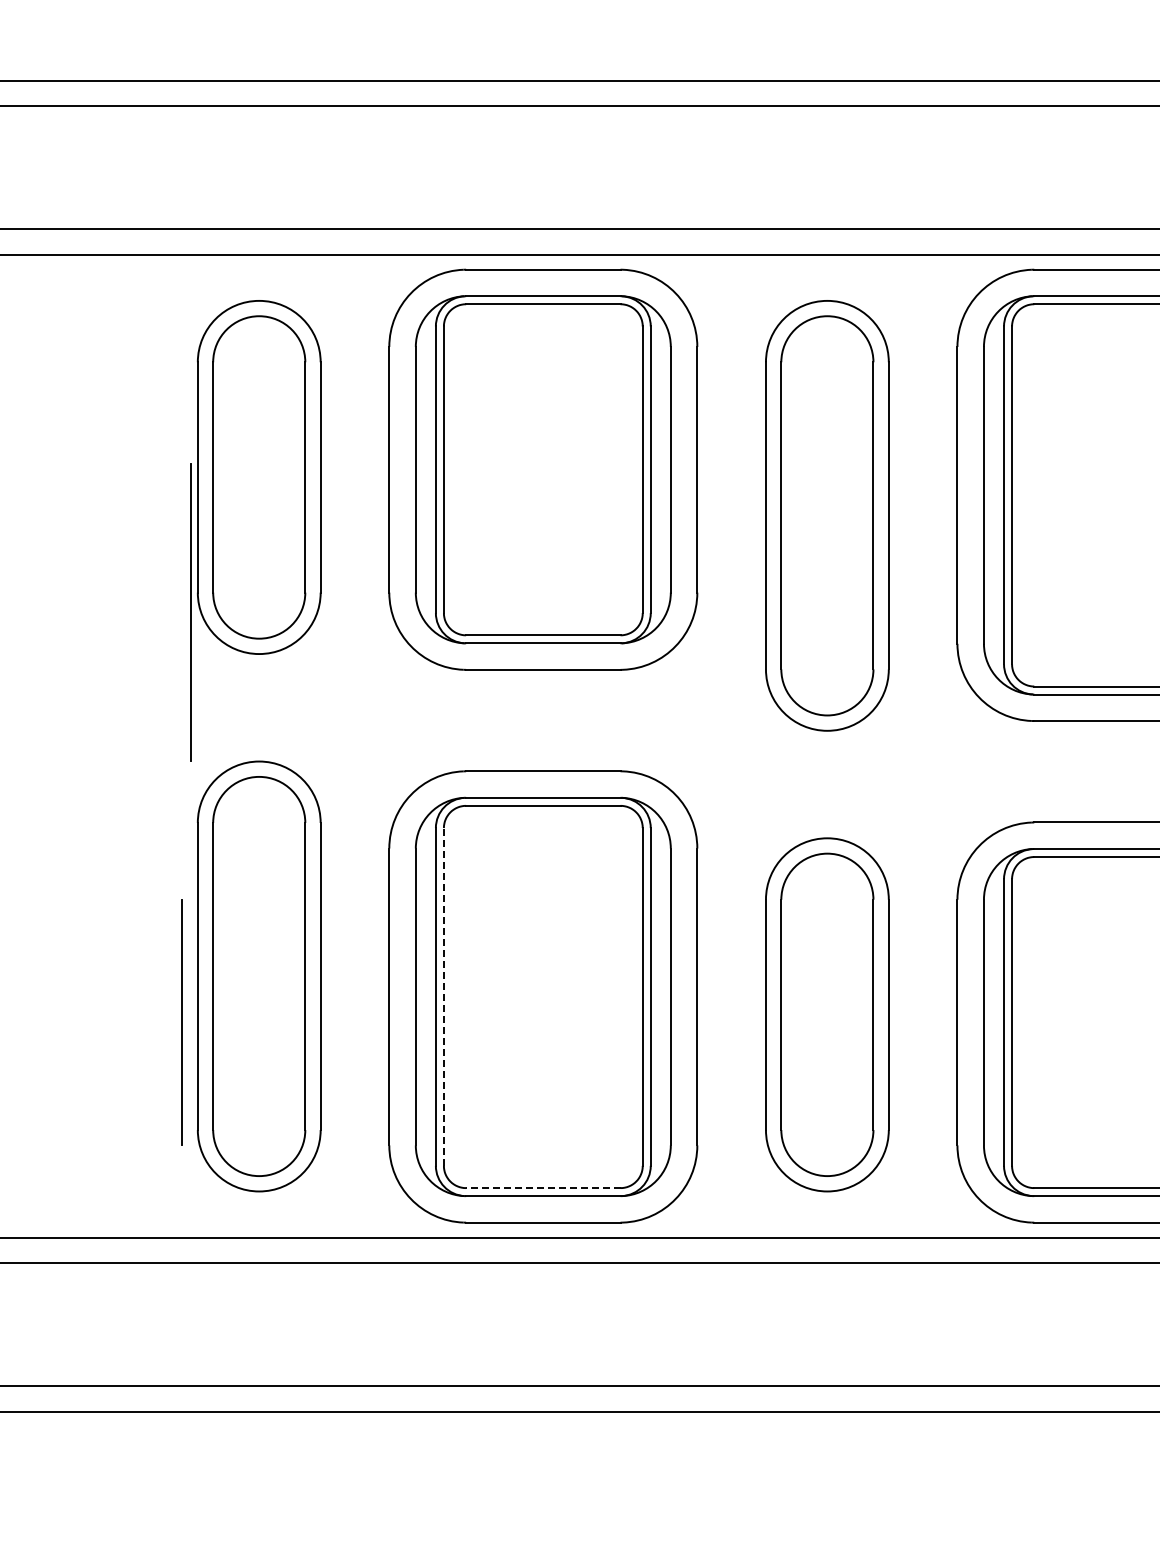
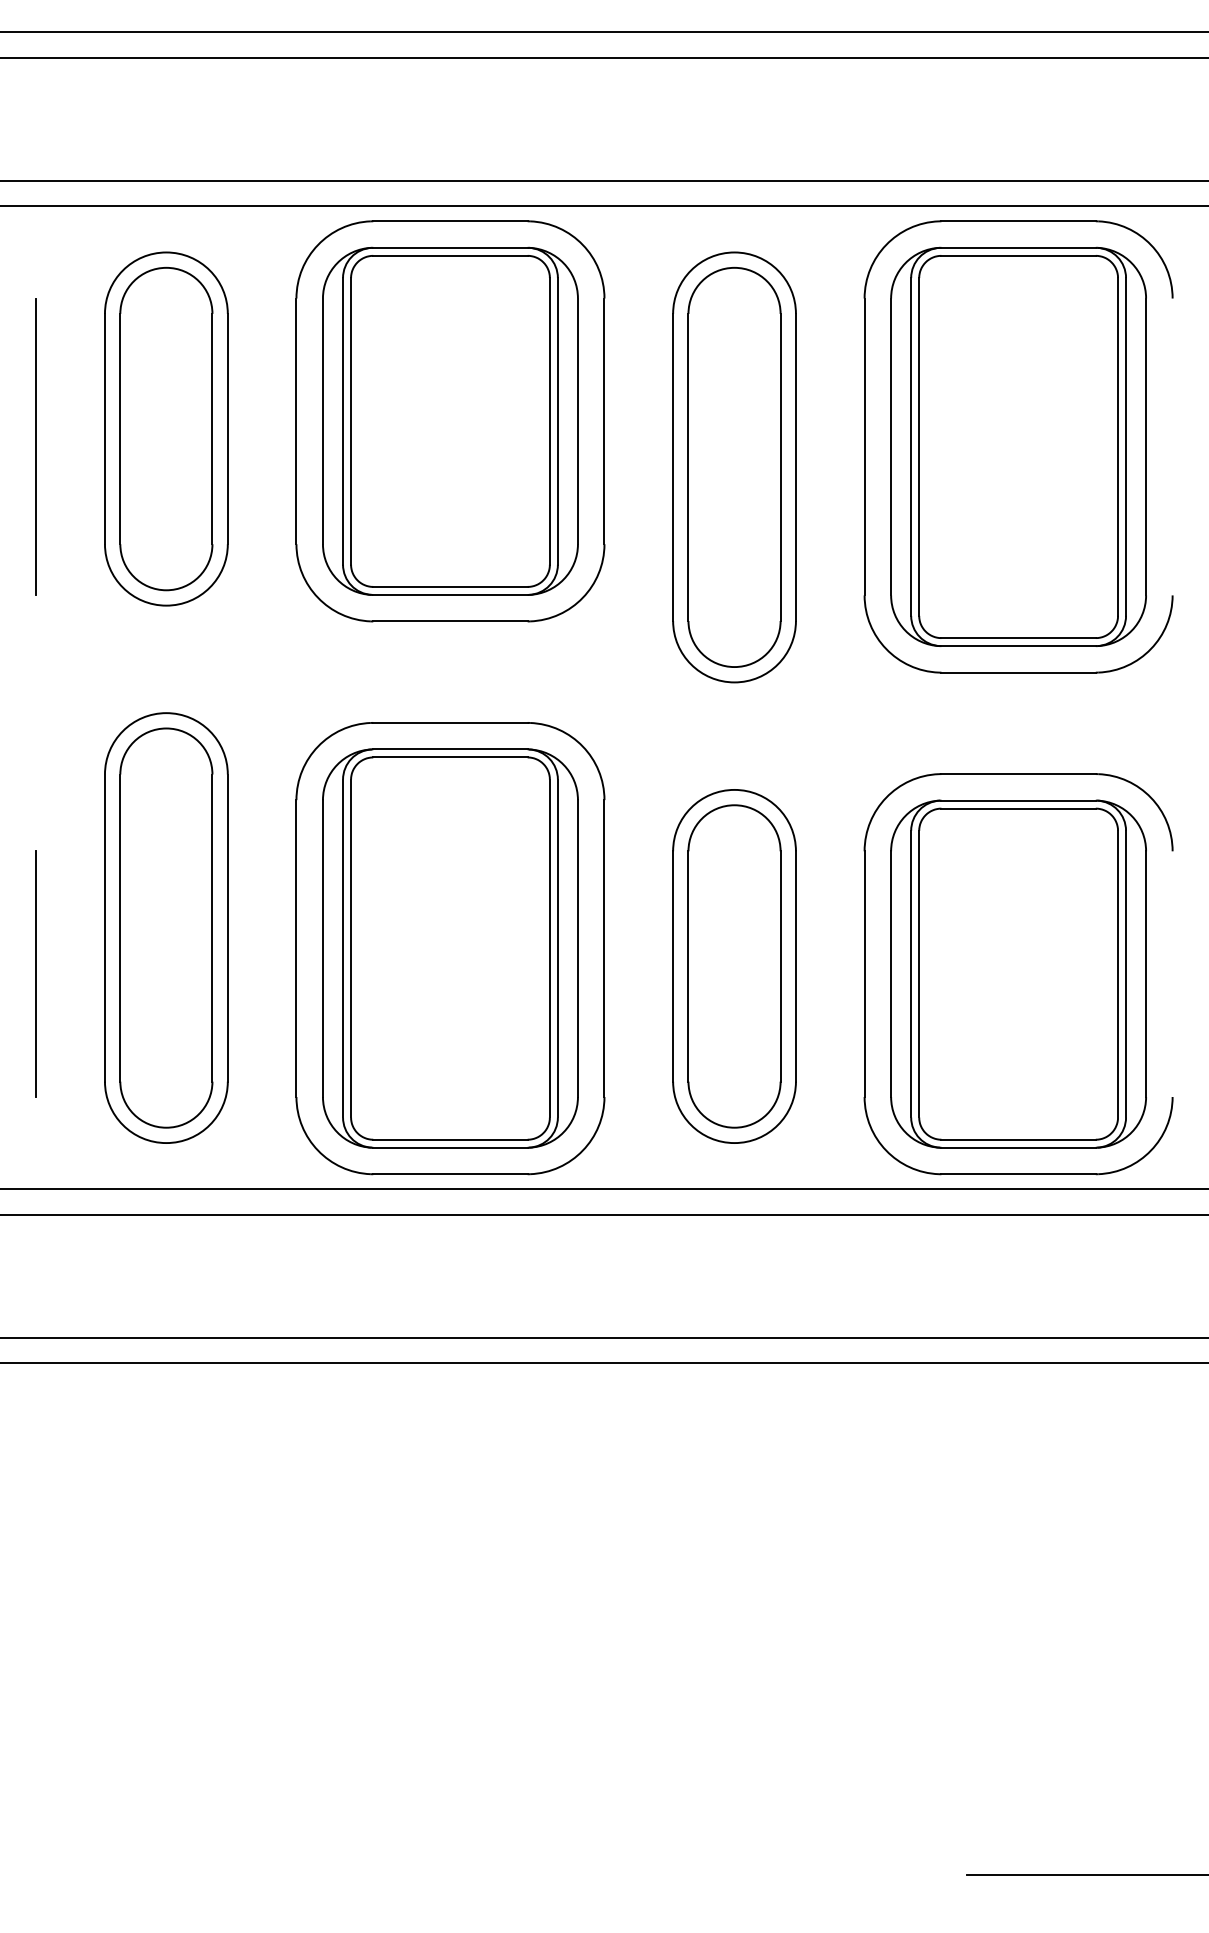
line: (190, 611) -> (35, 446), moved
line: (444, 996) -> (351, 948), dashed -> solid
line: (181, 1021) -> (35, 973), moved
line: (542, 1187) -> (449, 1139), dashed -> solid

